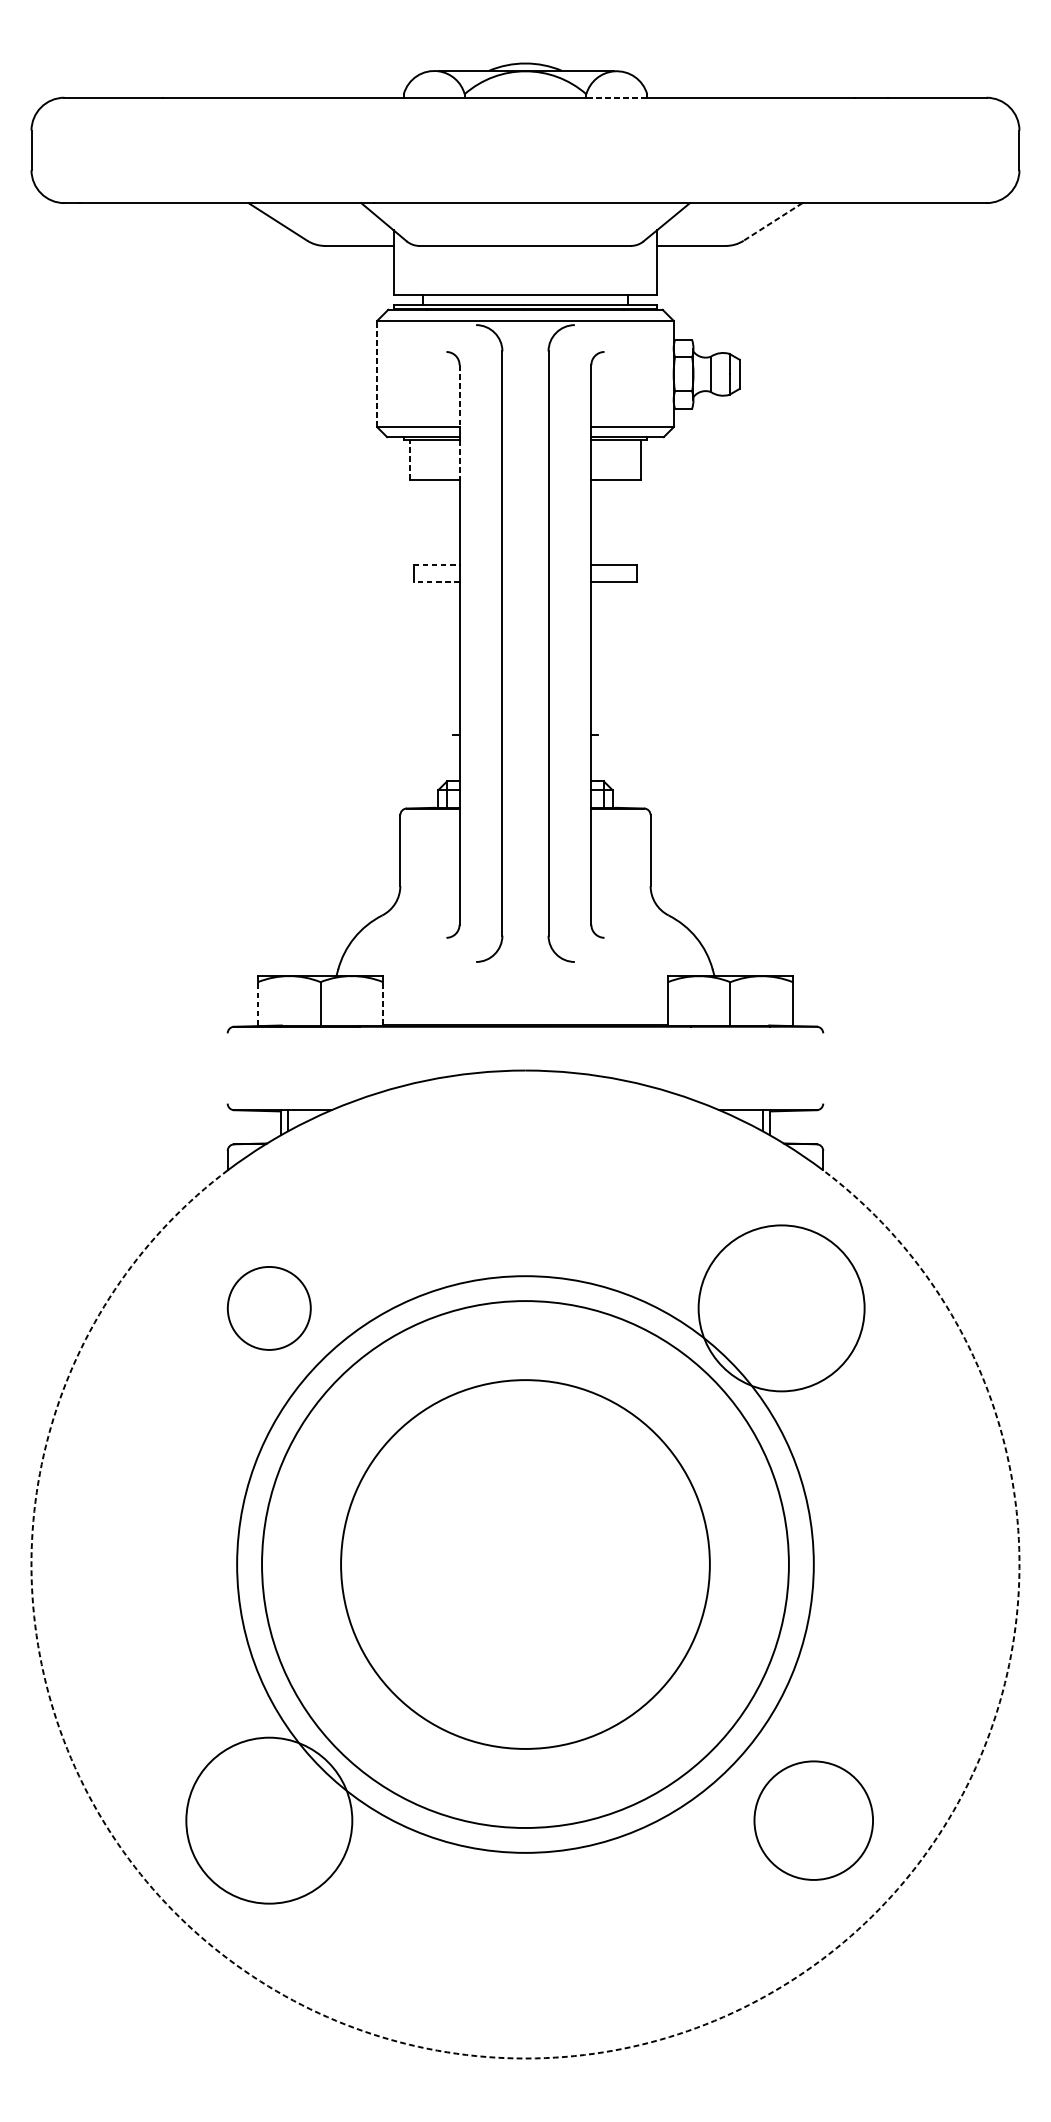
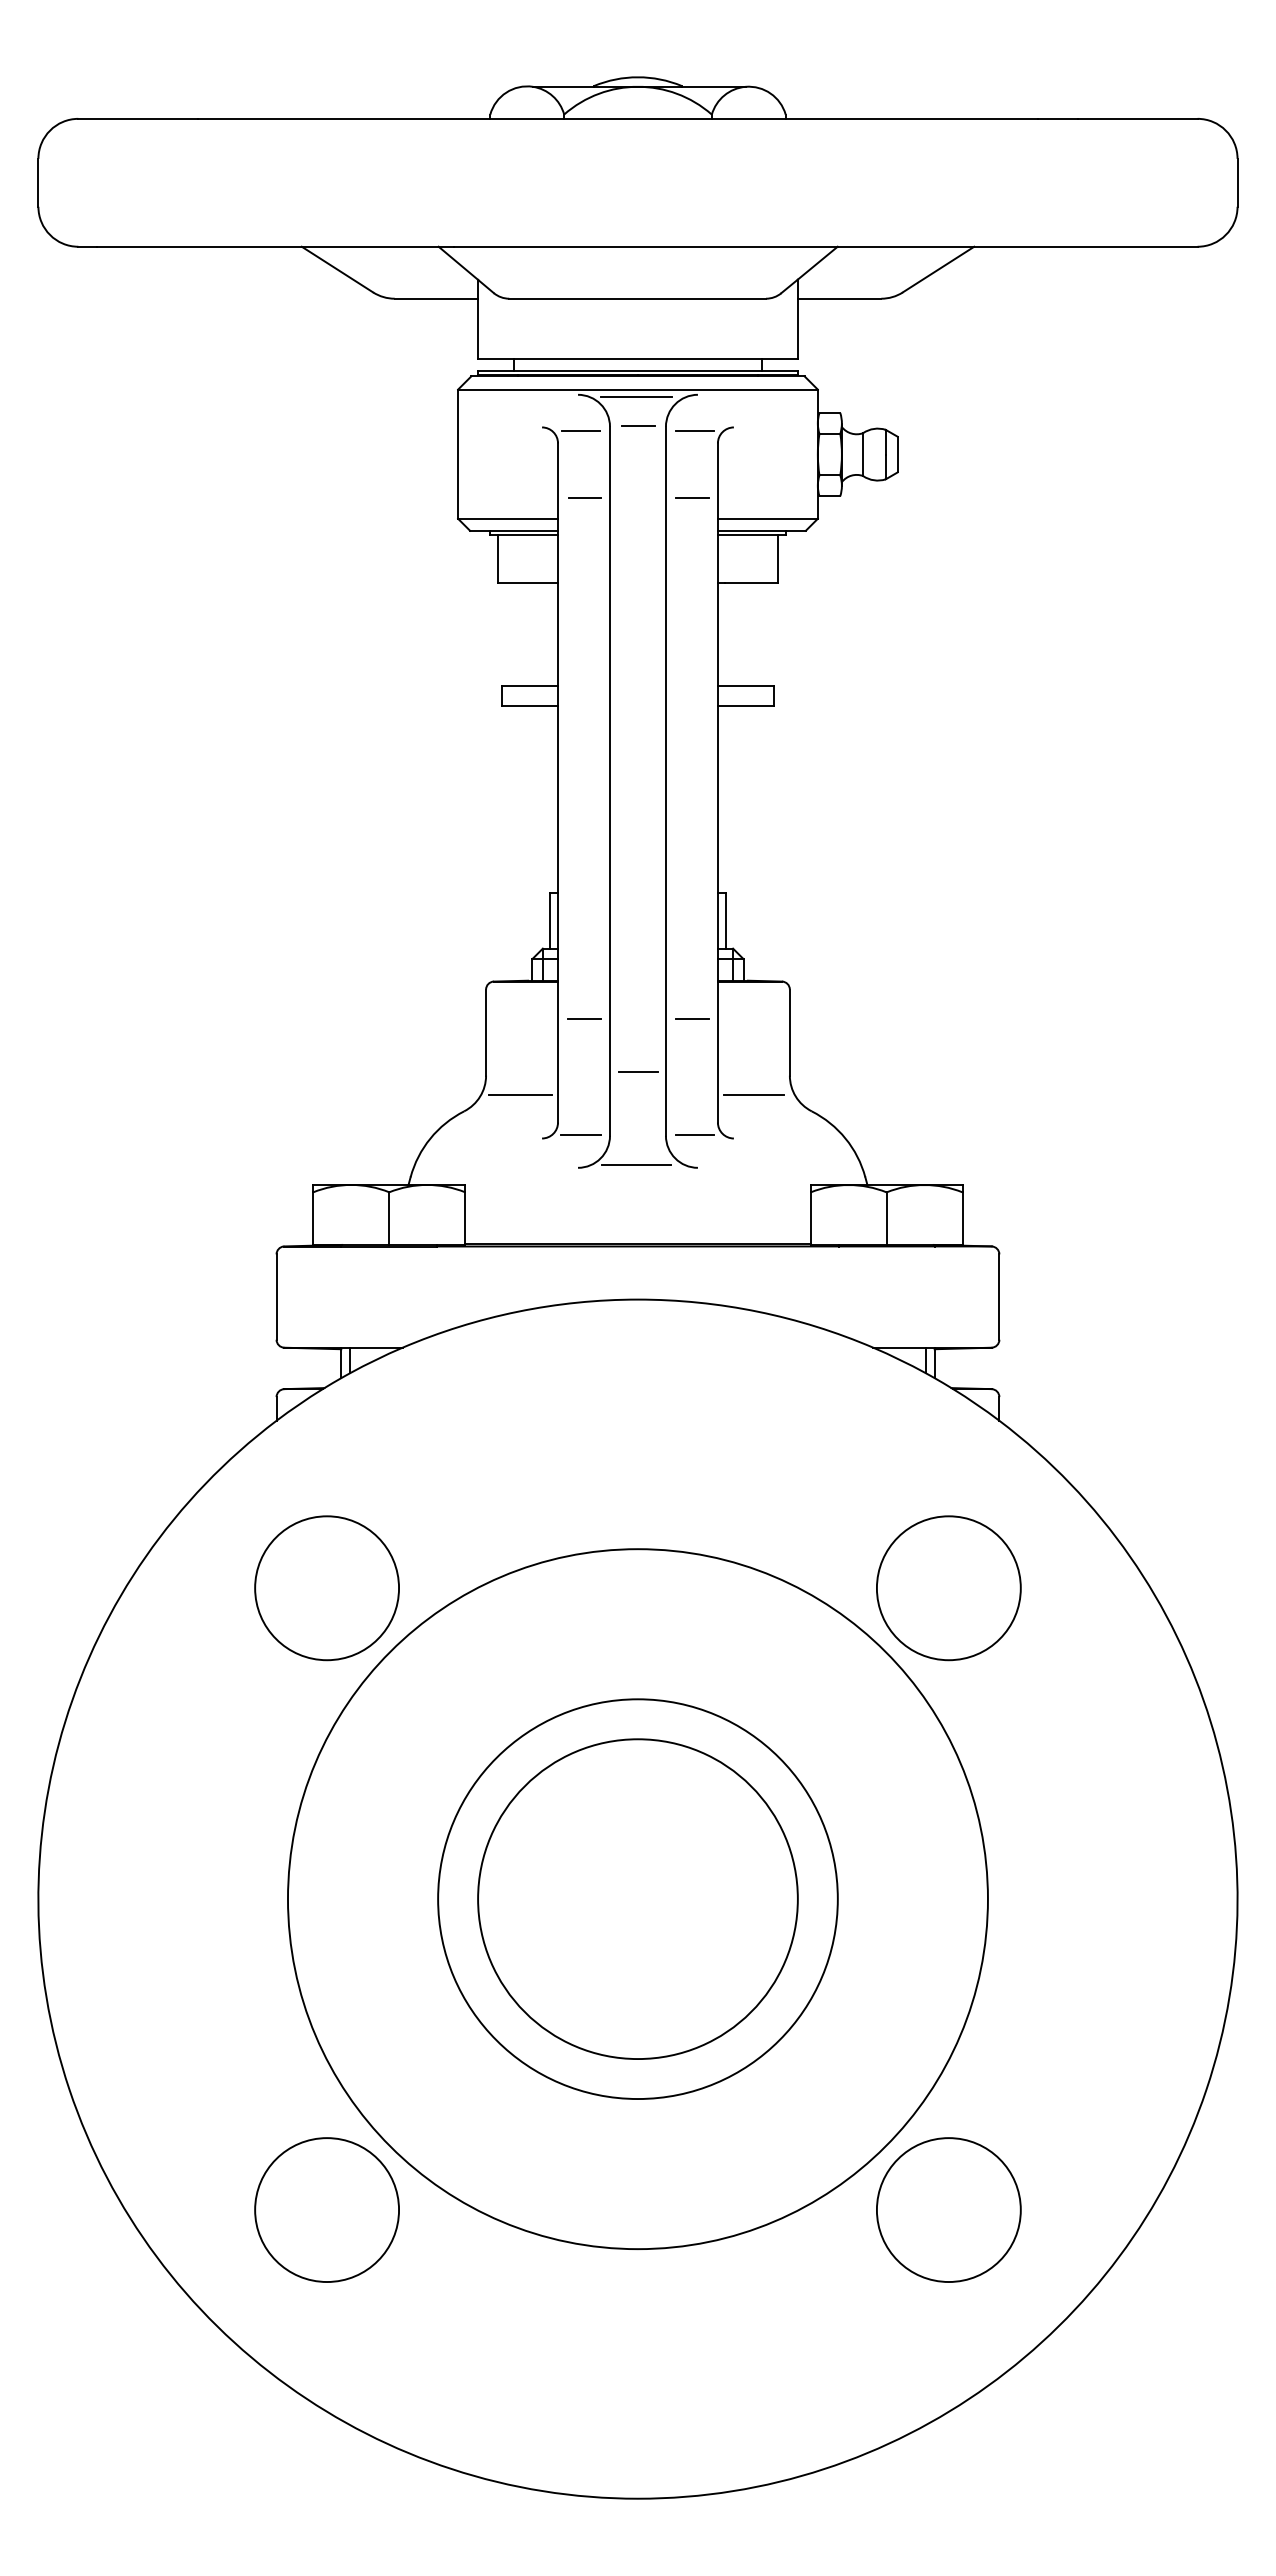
line: (616, 97) -> (748, 118), dashed -> solid
line: (773, 221) -> (938, 269), dashed -> solid
line: (523, 326) -> (635, 396), added
line: (525, 350) -> (637, 425), added
line: (478, 355) -> (580, 431), added
line: (572, 355) -> (695, 431), added
line: (377, 374) -> (458, 454), dashed -> solid
line: (459, 396) -> (558, 481), dashed -> solid
line: (481, 410) -> (584, 498), added
line: (570, 410) -> (692, 498), added
line: (410, 459) -> (498, 558), dashed -> solid
line: (459, 459) -> (558, 558), dashed -> solid
line: (436, 565) -> (530, 686), dashed -> solid
line: (436, 581) -> (530, 706), dashed -> solid
line: (453, 758) -> (550, 920), added
line: (597, 758) -> (725, 920), added
line: (481, 838) -> (584, 1018), added
line: (570, 839) -> (692, 1019), added
line: (525, 882) -> (638, 1071), added
line: (427, 901) -> (519, 1094), added
line: (621, 901) -> (754, 1094), added
line: (478, 935) -> (581, 1135), added
line: (572, 935) -> (694, 1135), added
line: (524, 960) -> (636, 1165), added
line: (383, 1002) -> (465, 1217), dashed -> solid
line: (258, 1003) -> (313, 1218), dashed -> solid
line: (227, 1068) -> (276, 1296), added
line: (823, 1068) -> (999, 1296), added
circle: (268, 1308) -> (326, 1588), size x1.43
circle: (781, 1308) -> (948, 1588), size x0.71
circle: (525, 1564) -> (637, 1899), size x0.62
circle: (525, 1564) -> (637, 1899), size x0.71
circle: (813, 1820) -> (948, 2209), moved
circle: (269, 1821) -> (327, 2210), size x0.71
arc: (525, 2058) -> (637, 2498), dashed -> solid

